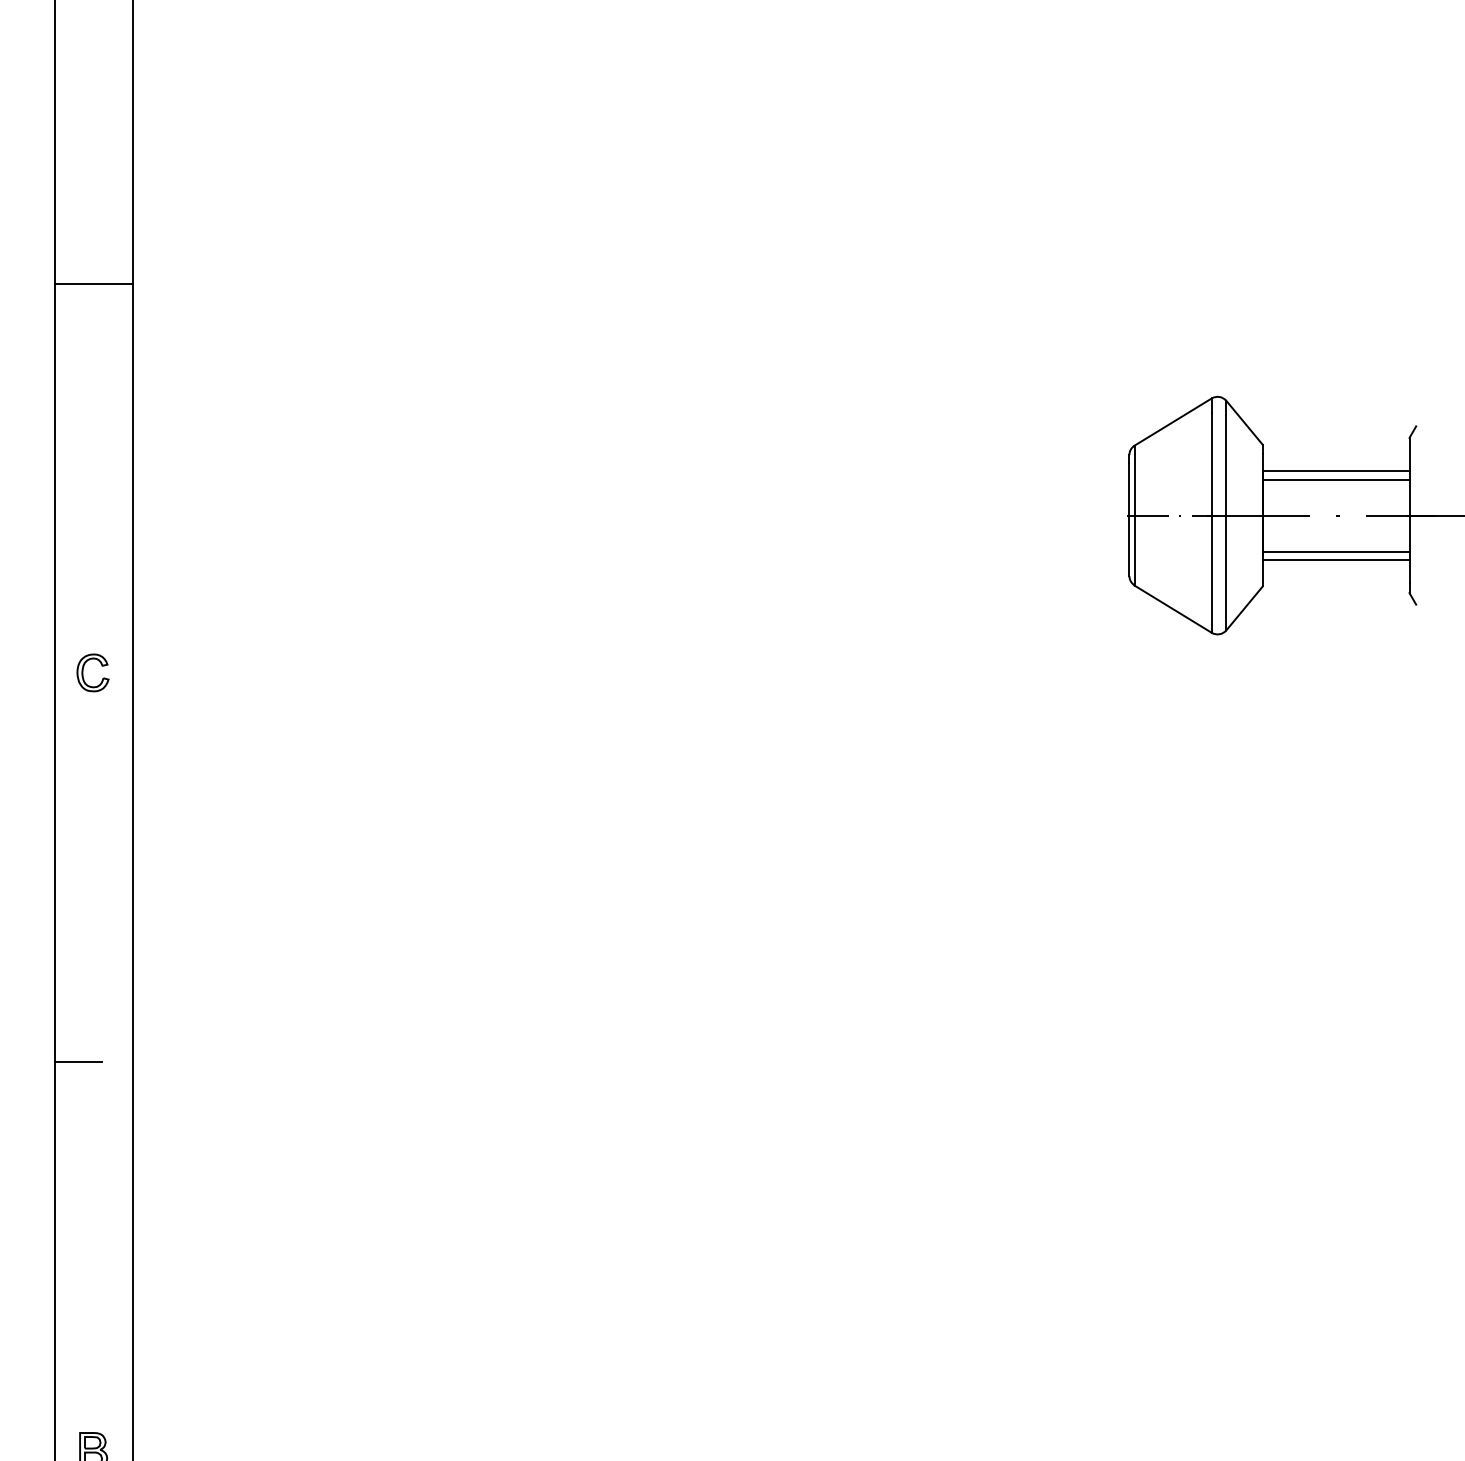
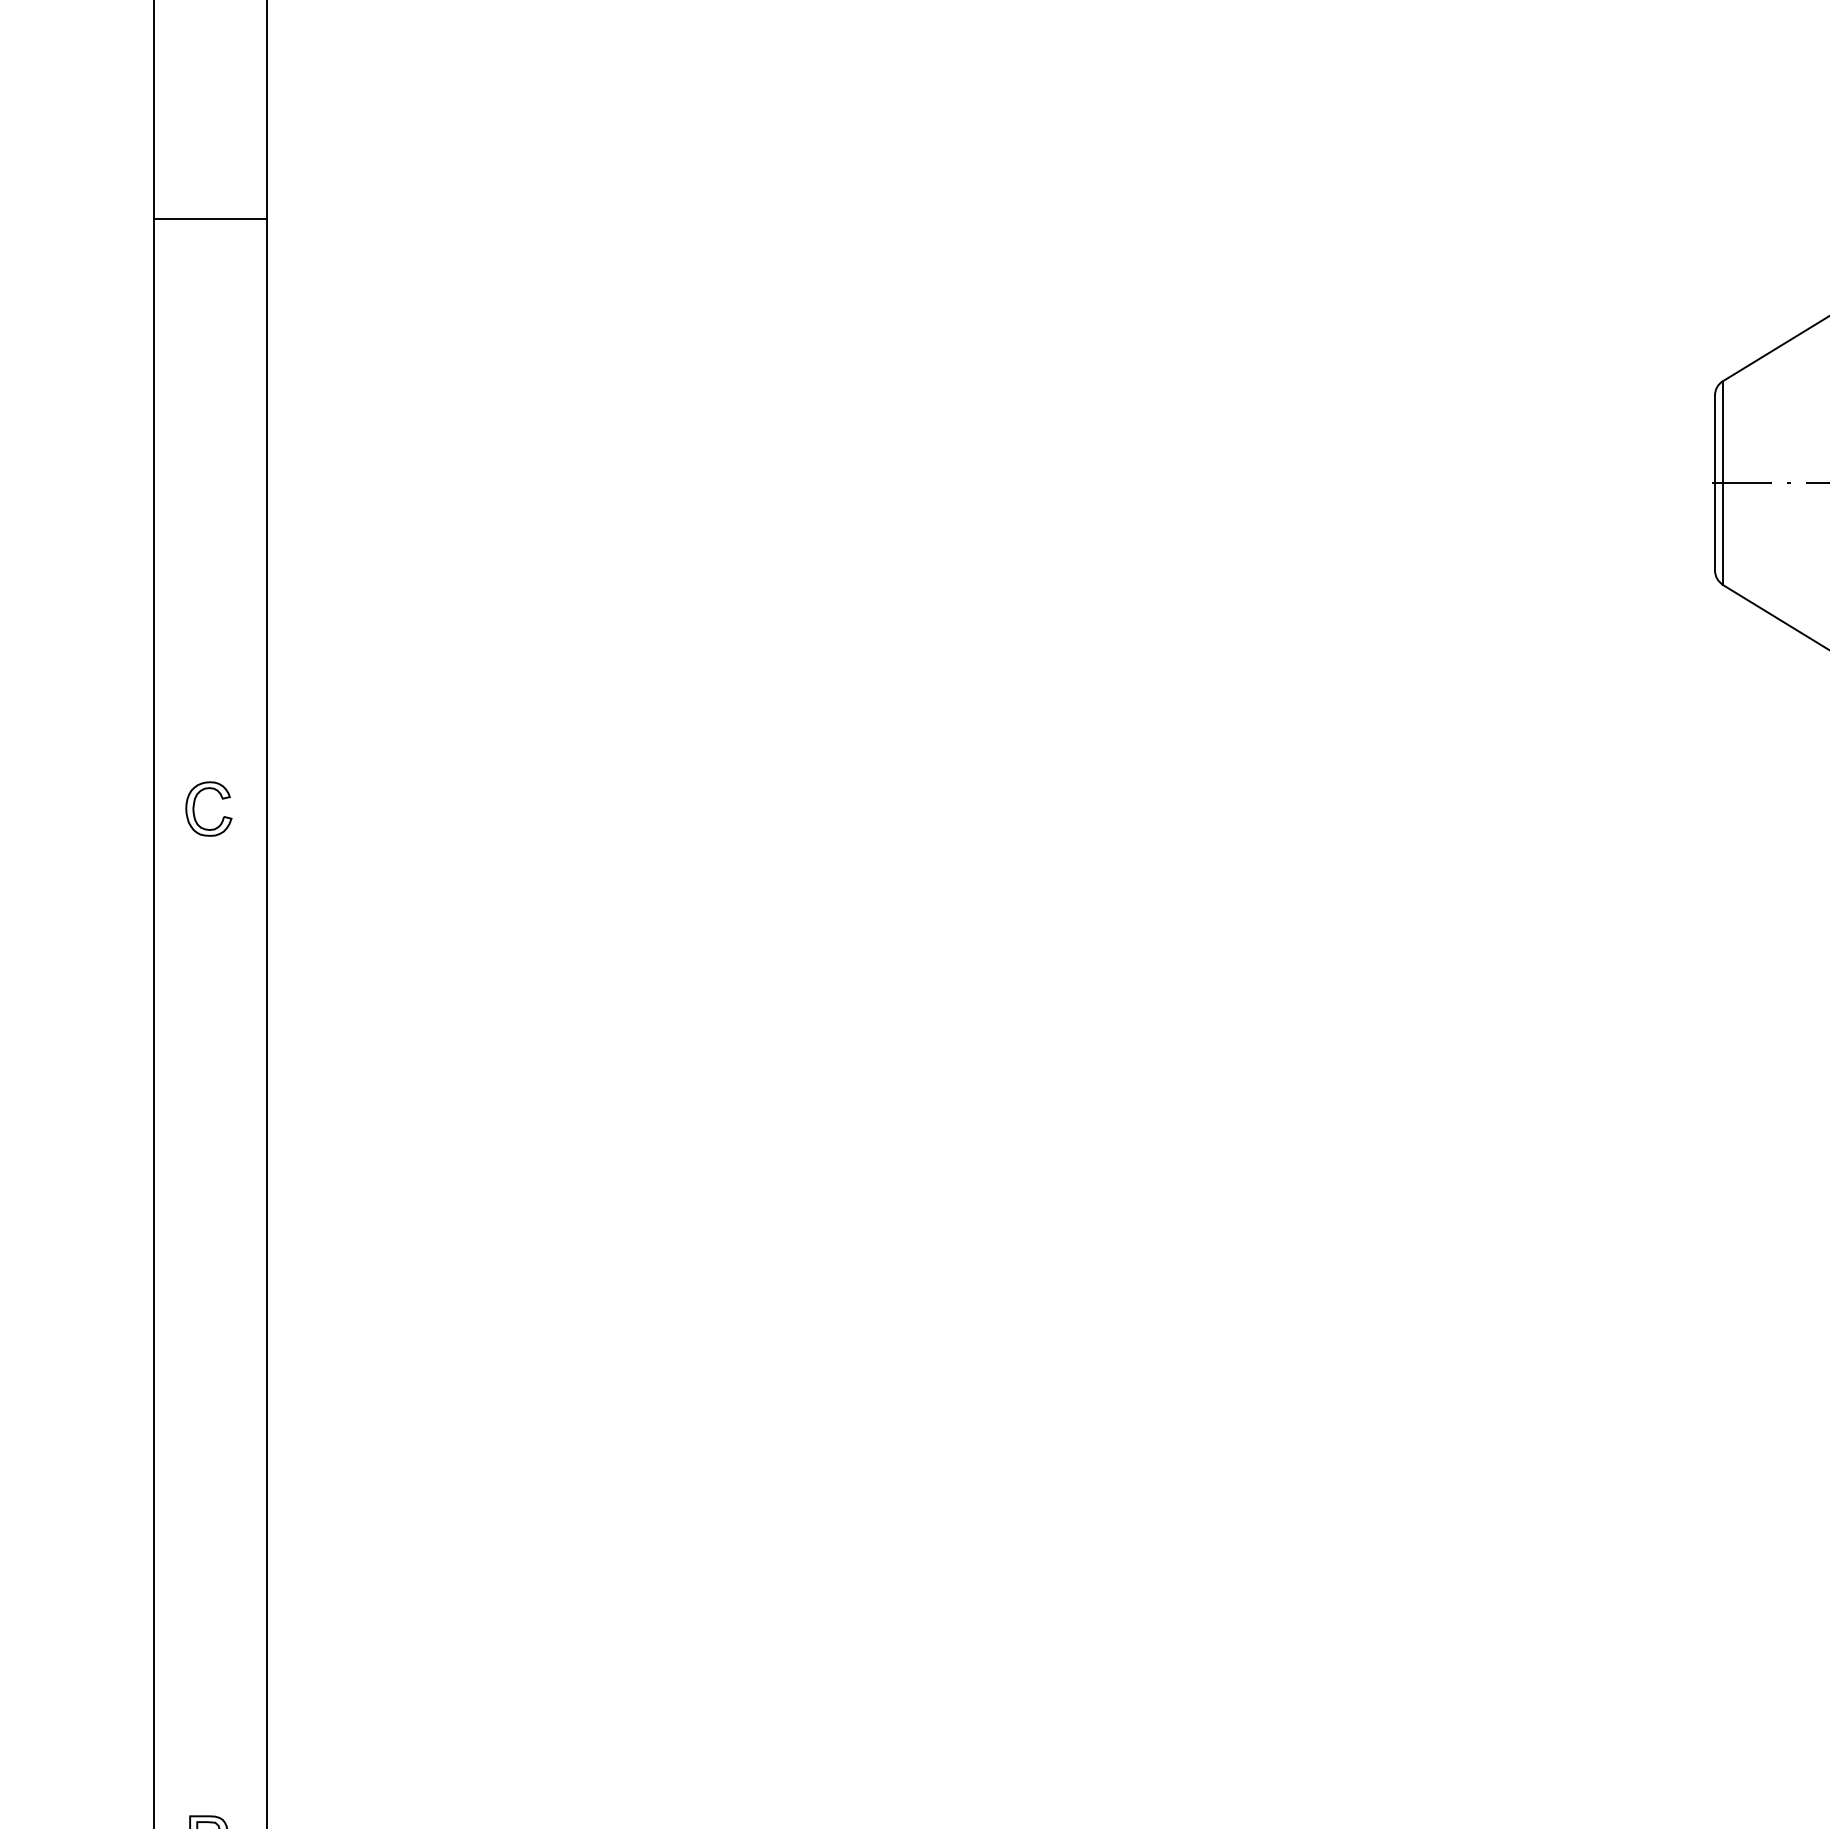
line: (94, 283) -> (211, 218), moved
part: (83, 672) -> (195, 808), moved
line: (78, 1061) -> (187, 1276), removed

